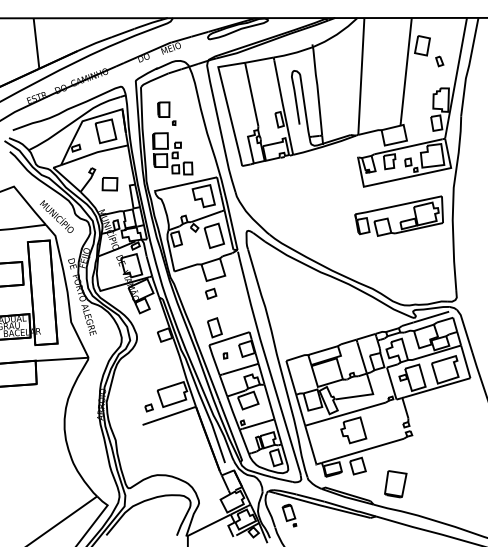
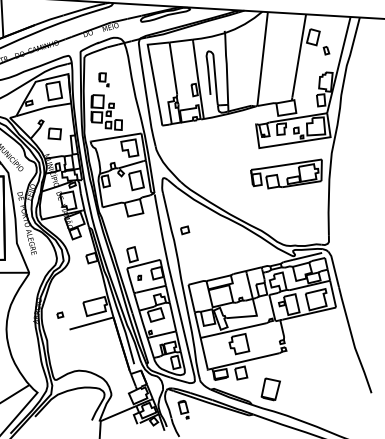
part: (166, 113) -> (103, 79), size x0.7
part: (211, 293) -> (185, 230), moved
part: (148, 407) -> (59, 314), moved

